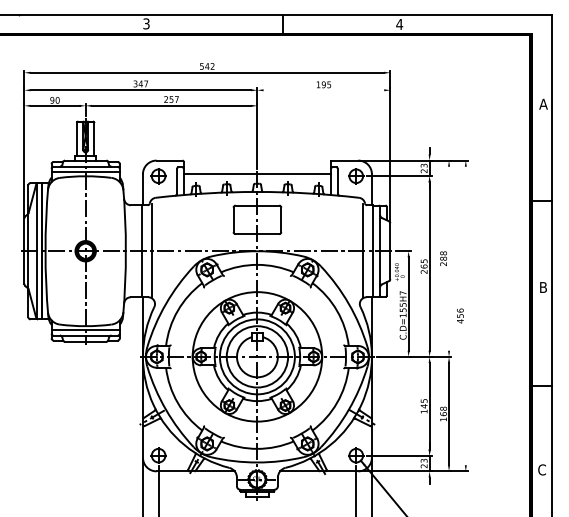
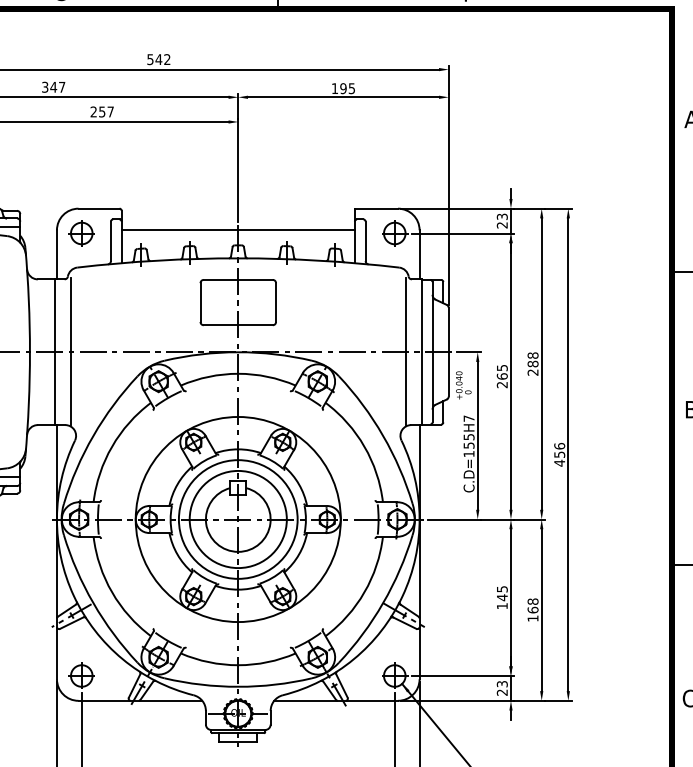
line: (323, 90) -> (342, 97), added
line: (449, 258) -> (542, 363), added
line: (465, 315) -> (567, 453), added

